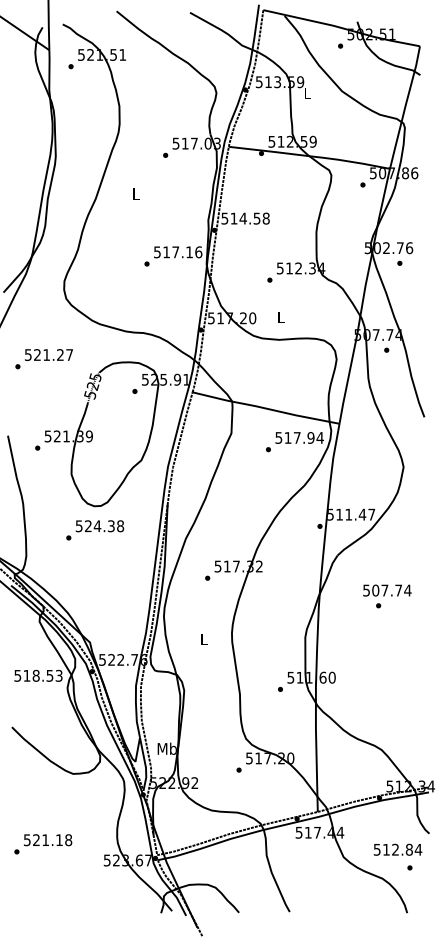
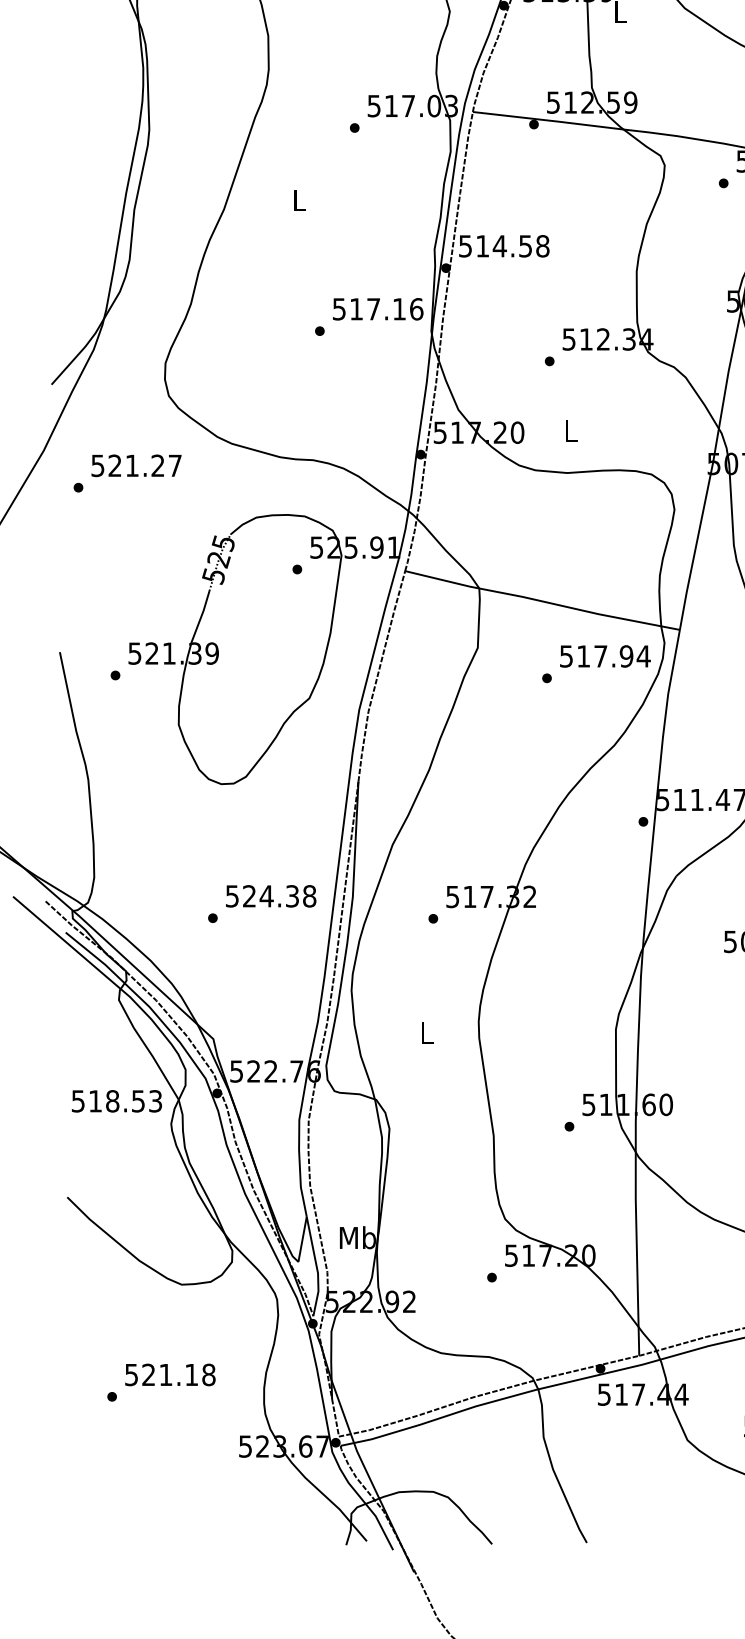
text: (43, 359) -> (126, 474), moved
text: (95, 530) -> (262, 904), moved
text: (43, 844) -> (161, 1382), moved

